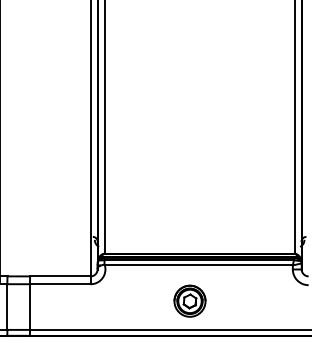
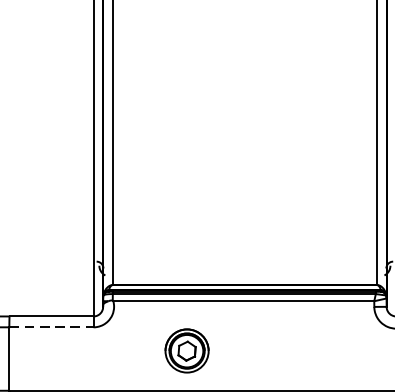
line: (60, 284) -> (51, 327), solid -> dashed
part: (189, 300) -> (186, 349), moved

